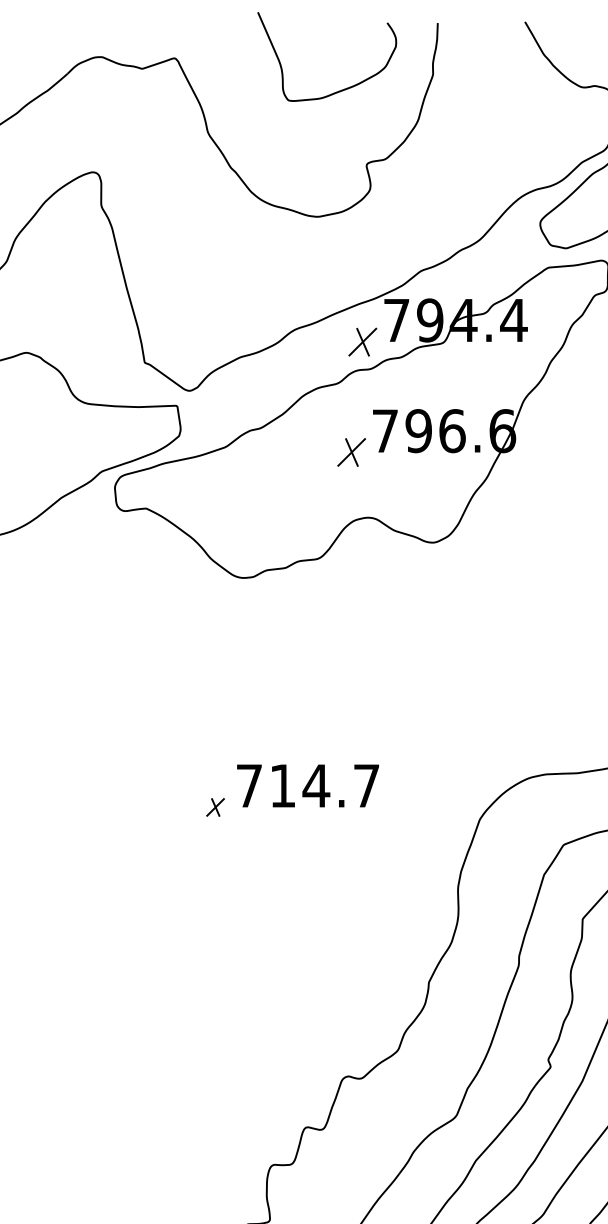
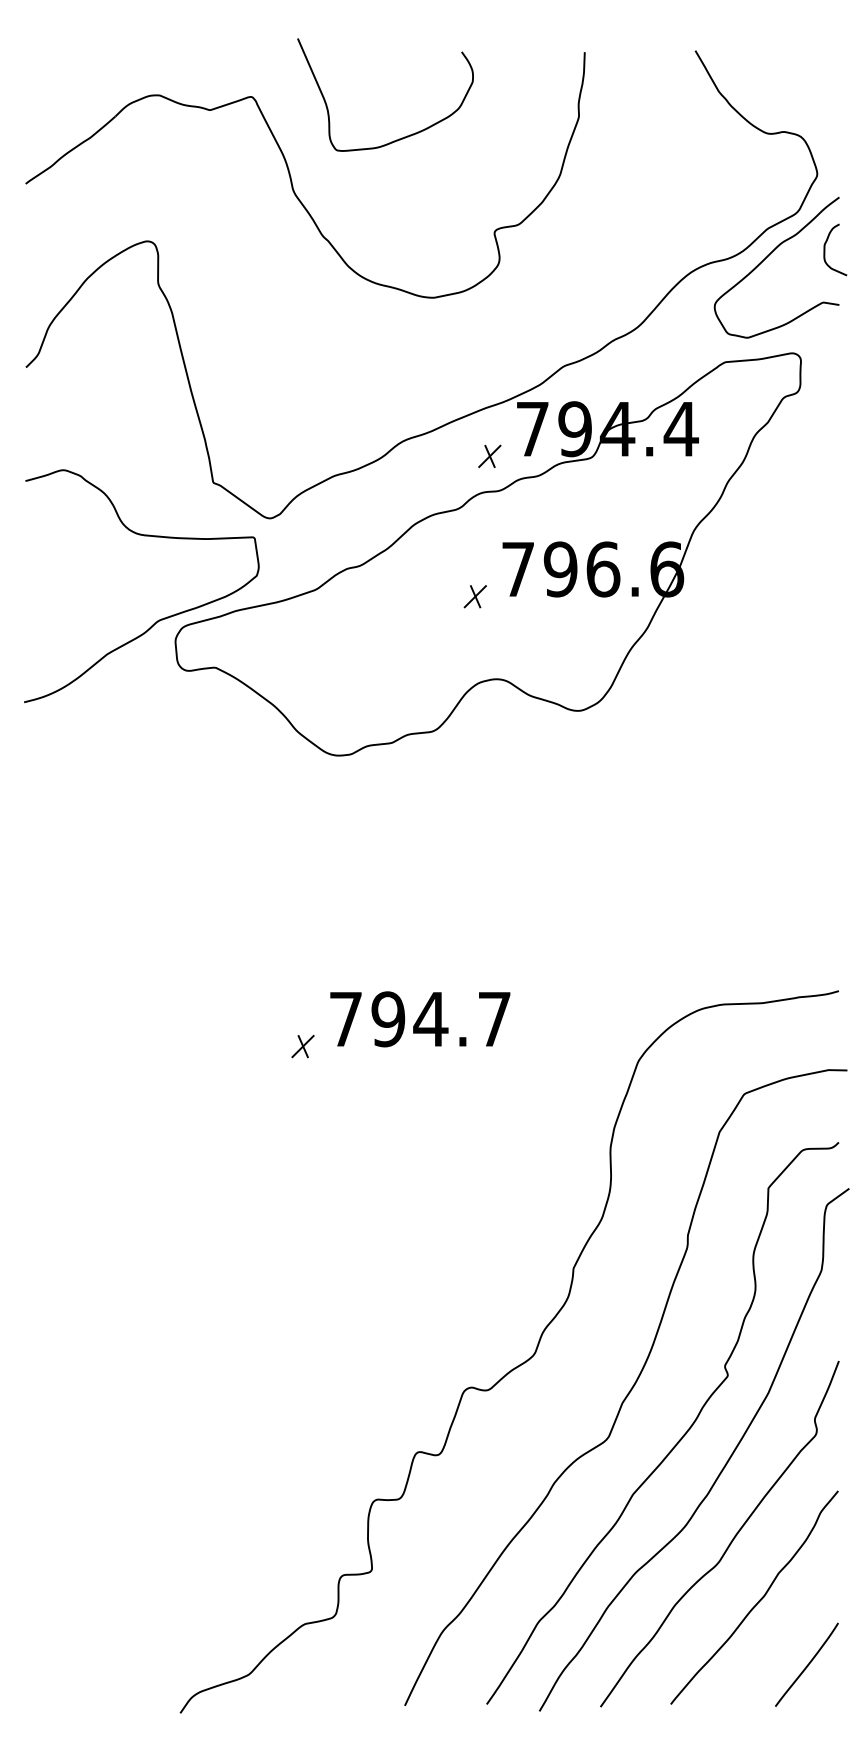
curve: (339, 90) -> (401, 137), moved
part: (362, 341) -> (489, 455), size x0.62
part: (350, 452) -> (474, 596), size x0.62
text: (282, 786) -> (388, 1019), 714.7 -> 794.7

